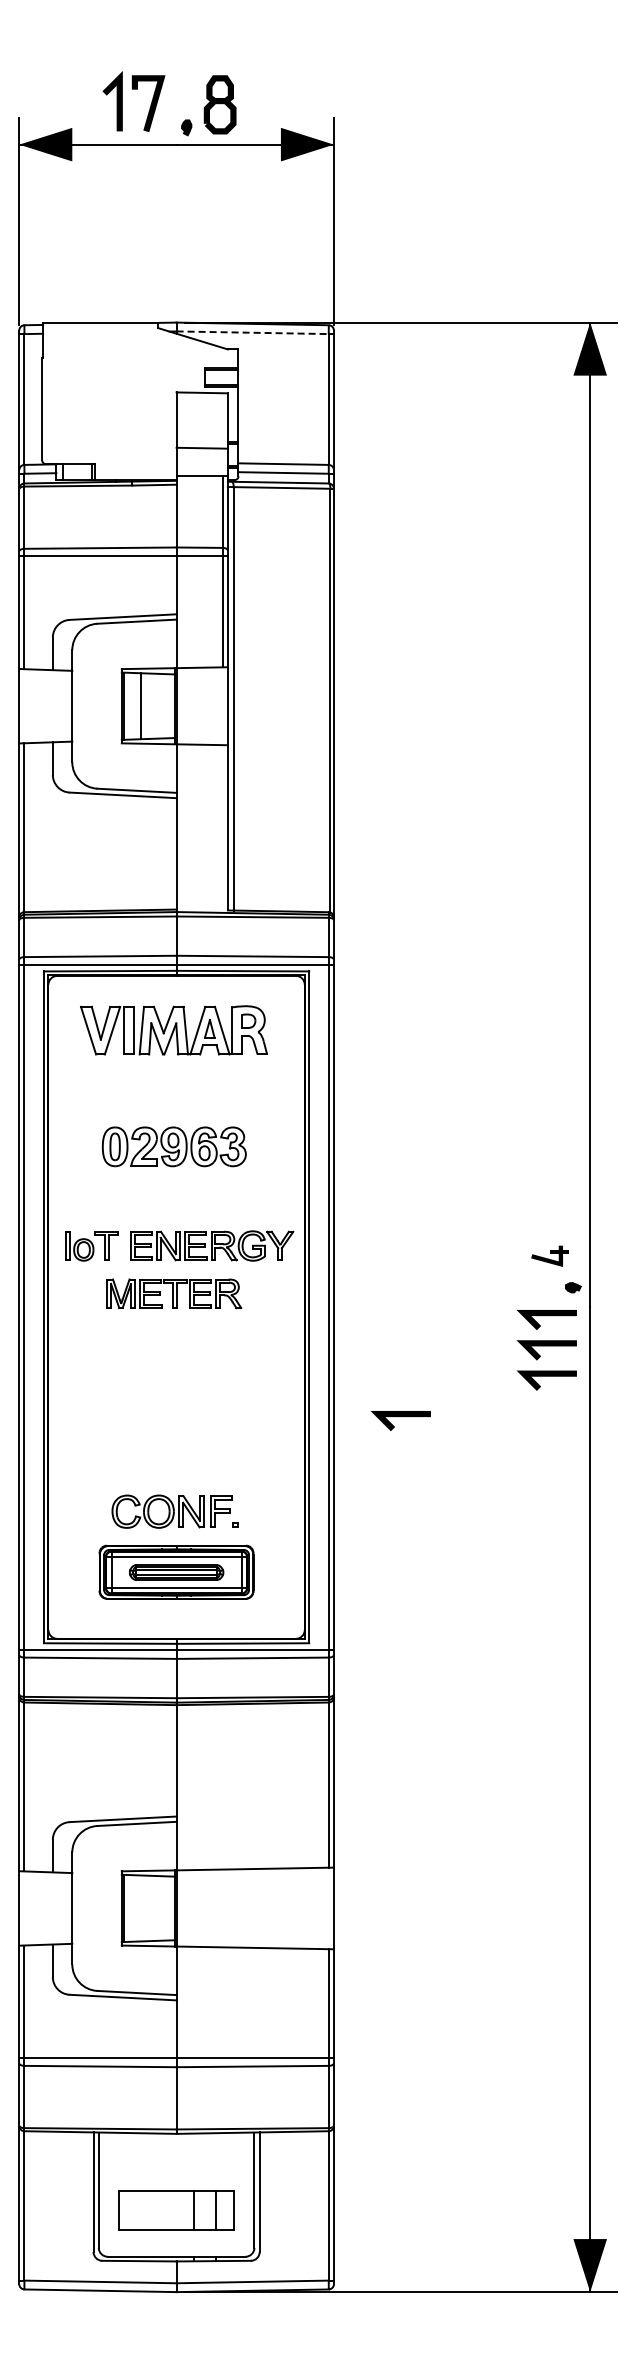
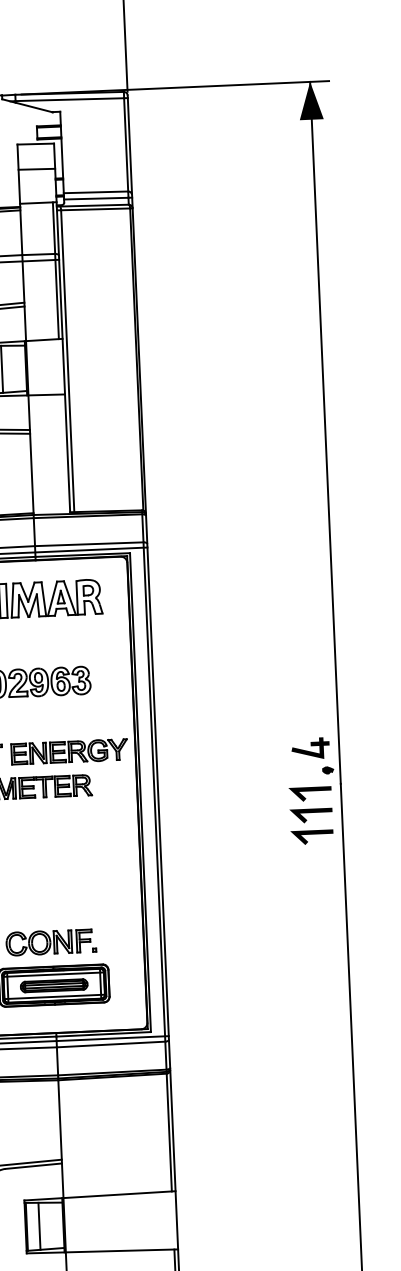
line: (253, 332) -> (70, 99), dashed -> solid
line: (201, 447) -> (36, 168), moved
part: (549, 1256) -> (310, 748), size x1.43
line: (400, 1417) -> (208, 868), removed
line: (141, 1908) -> (39, 1226), added

